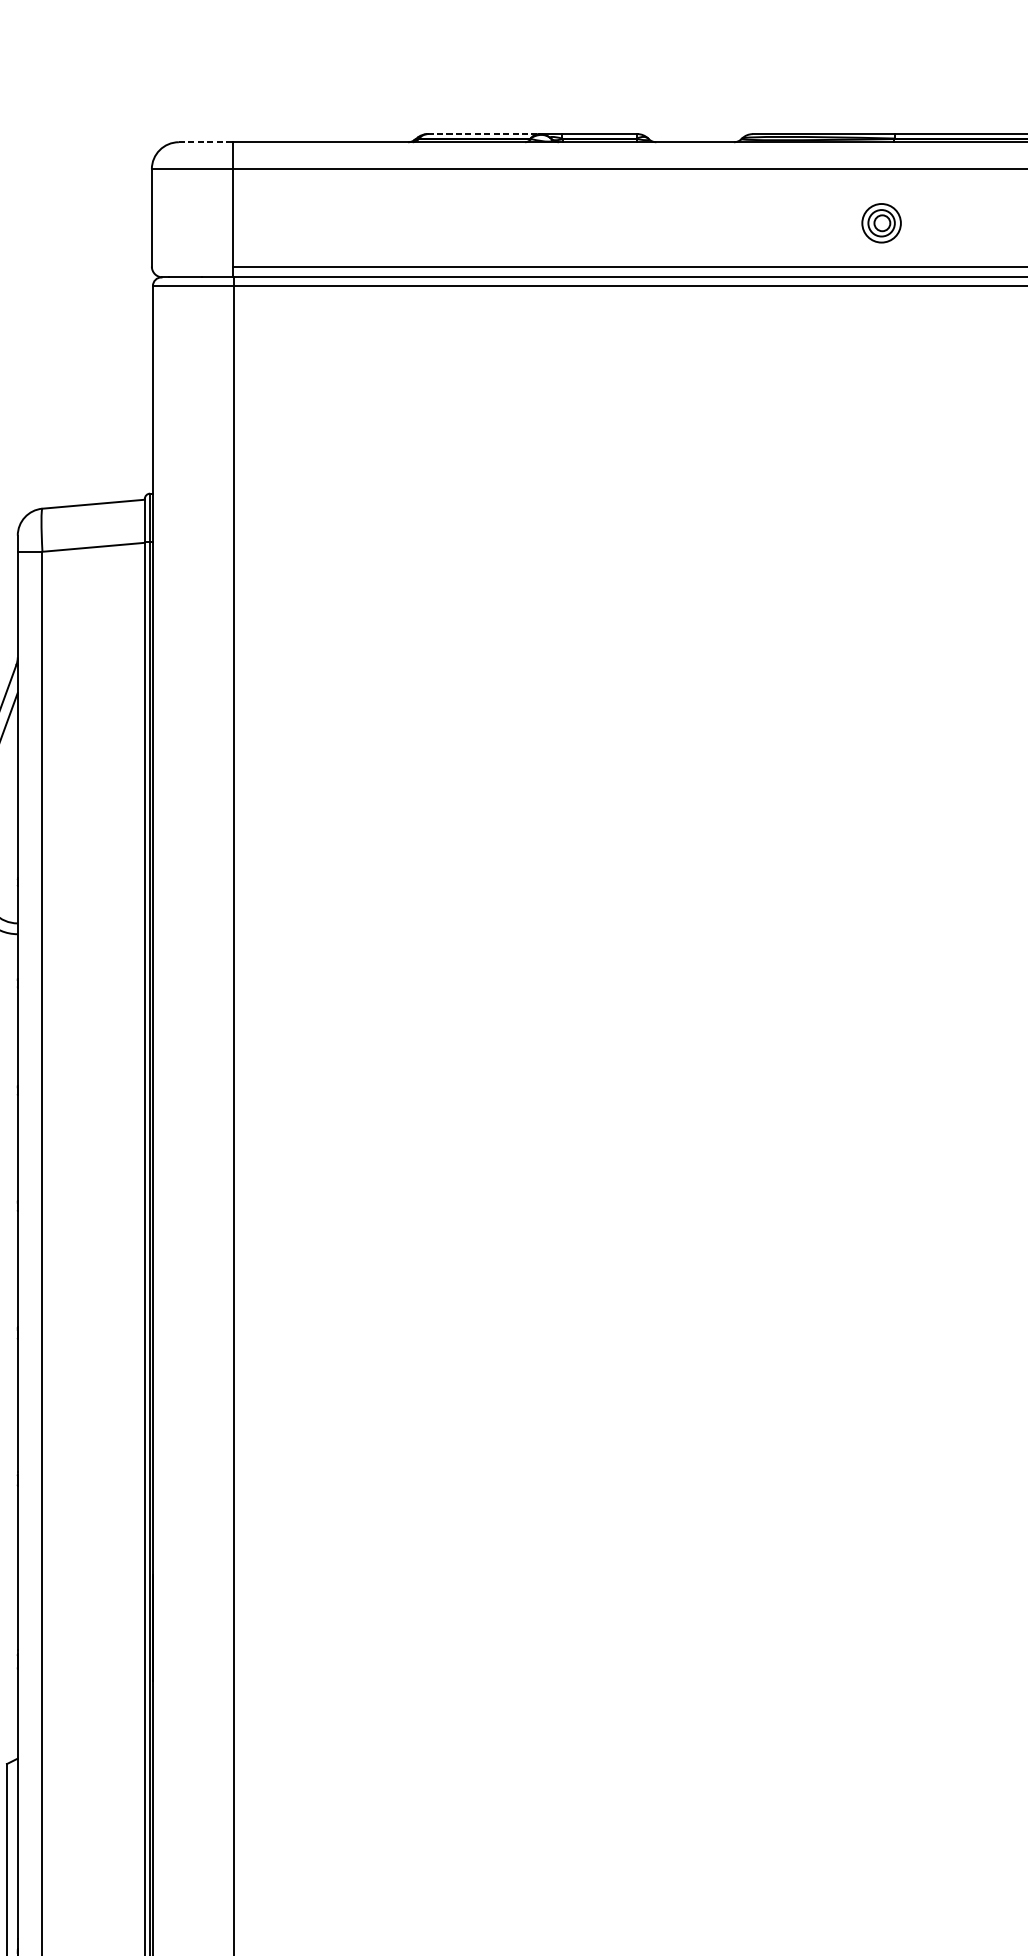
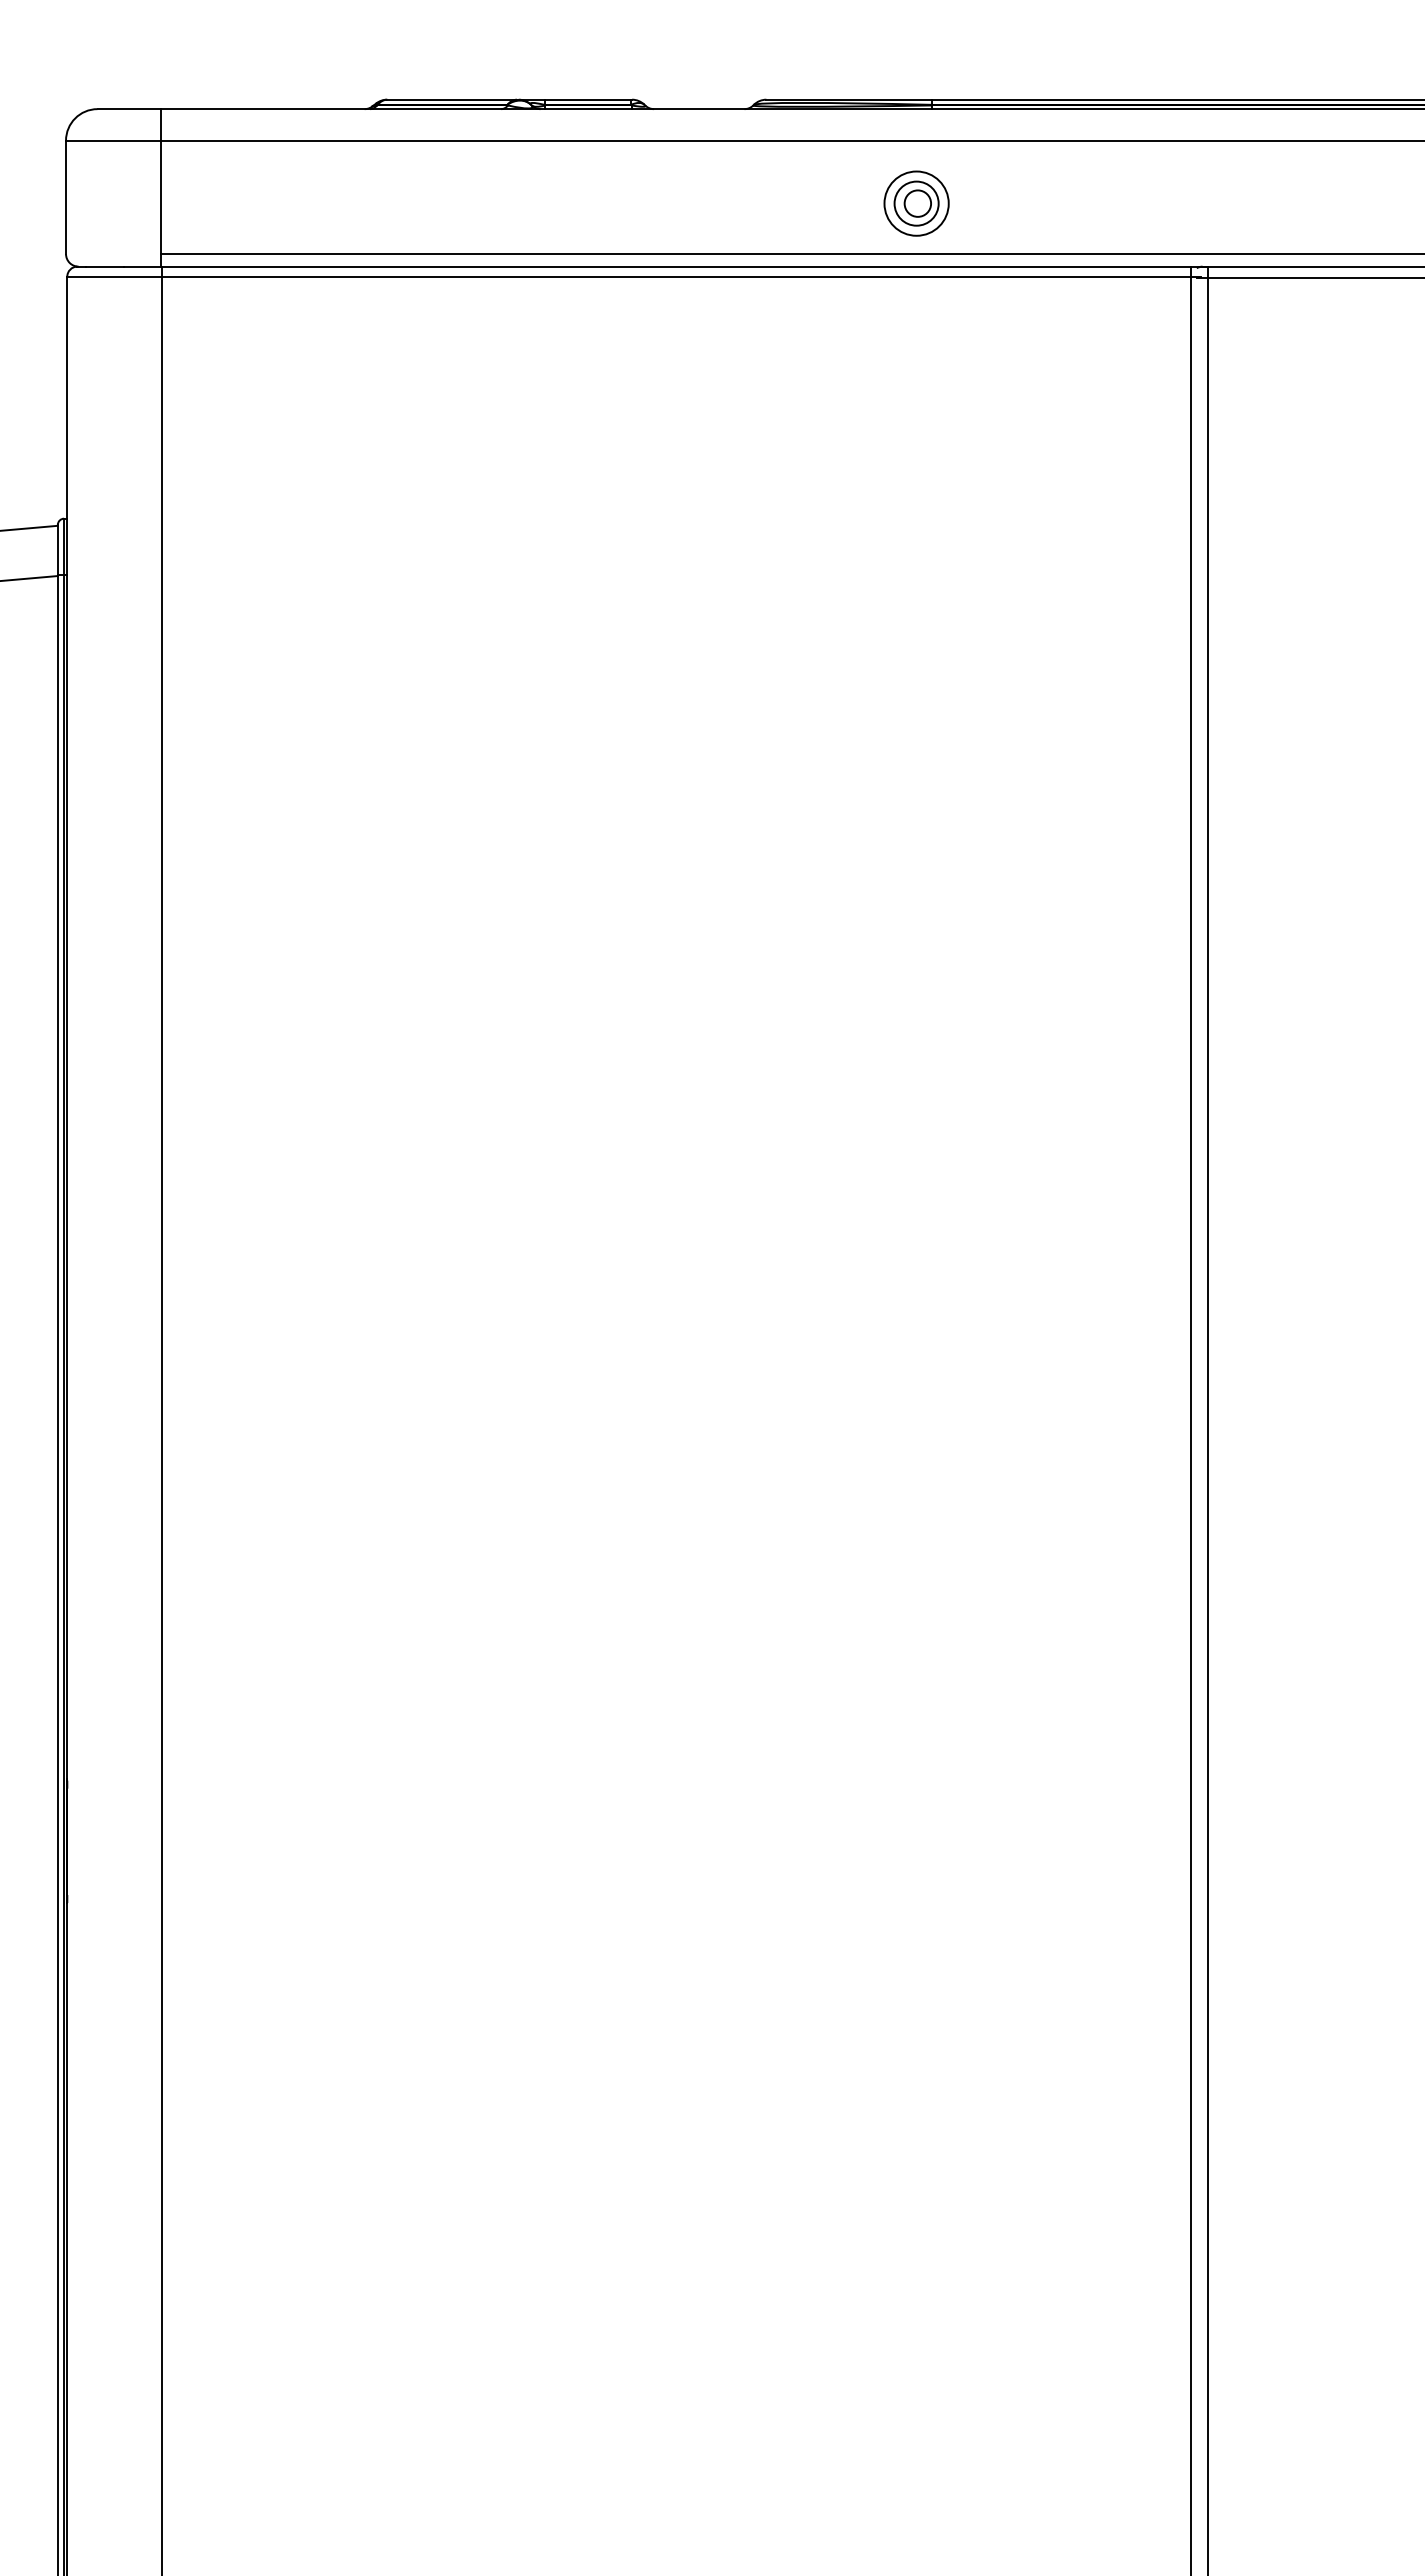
line: (483, 133) -> (452, 99), dashed -> solid
line: (206, 142) -> (129, 109), dashed -> solid
part: (881, 223) -> (916, 203), size x1.43

